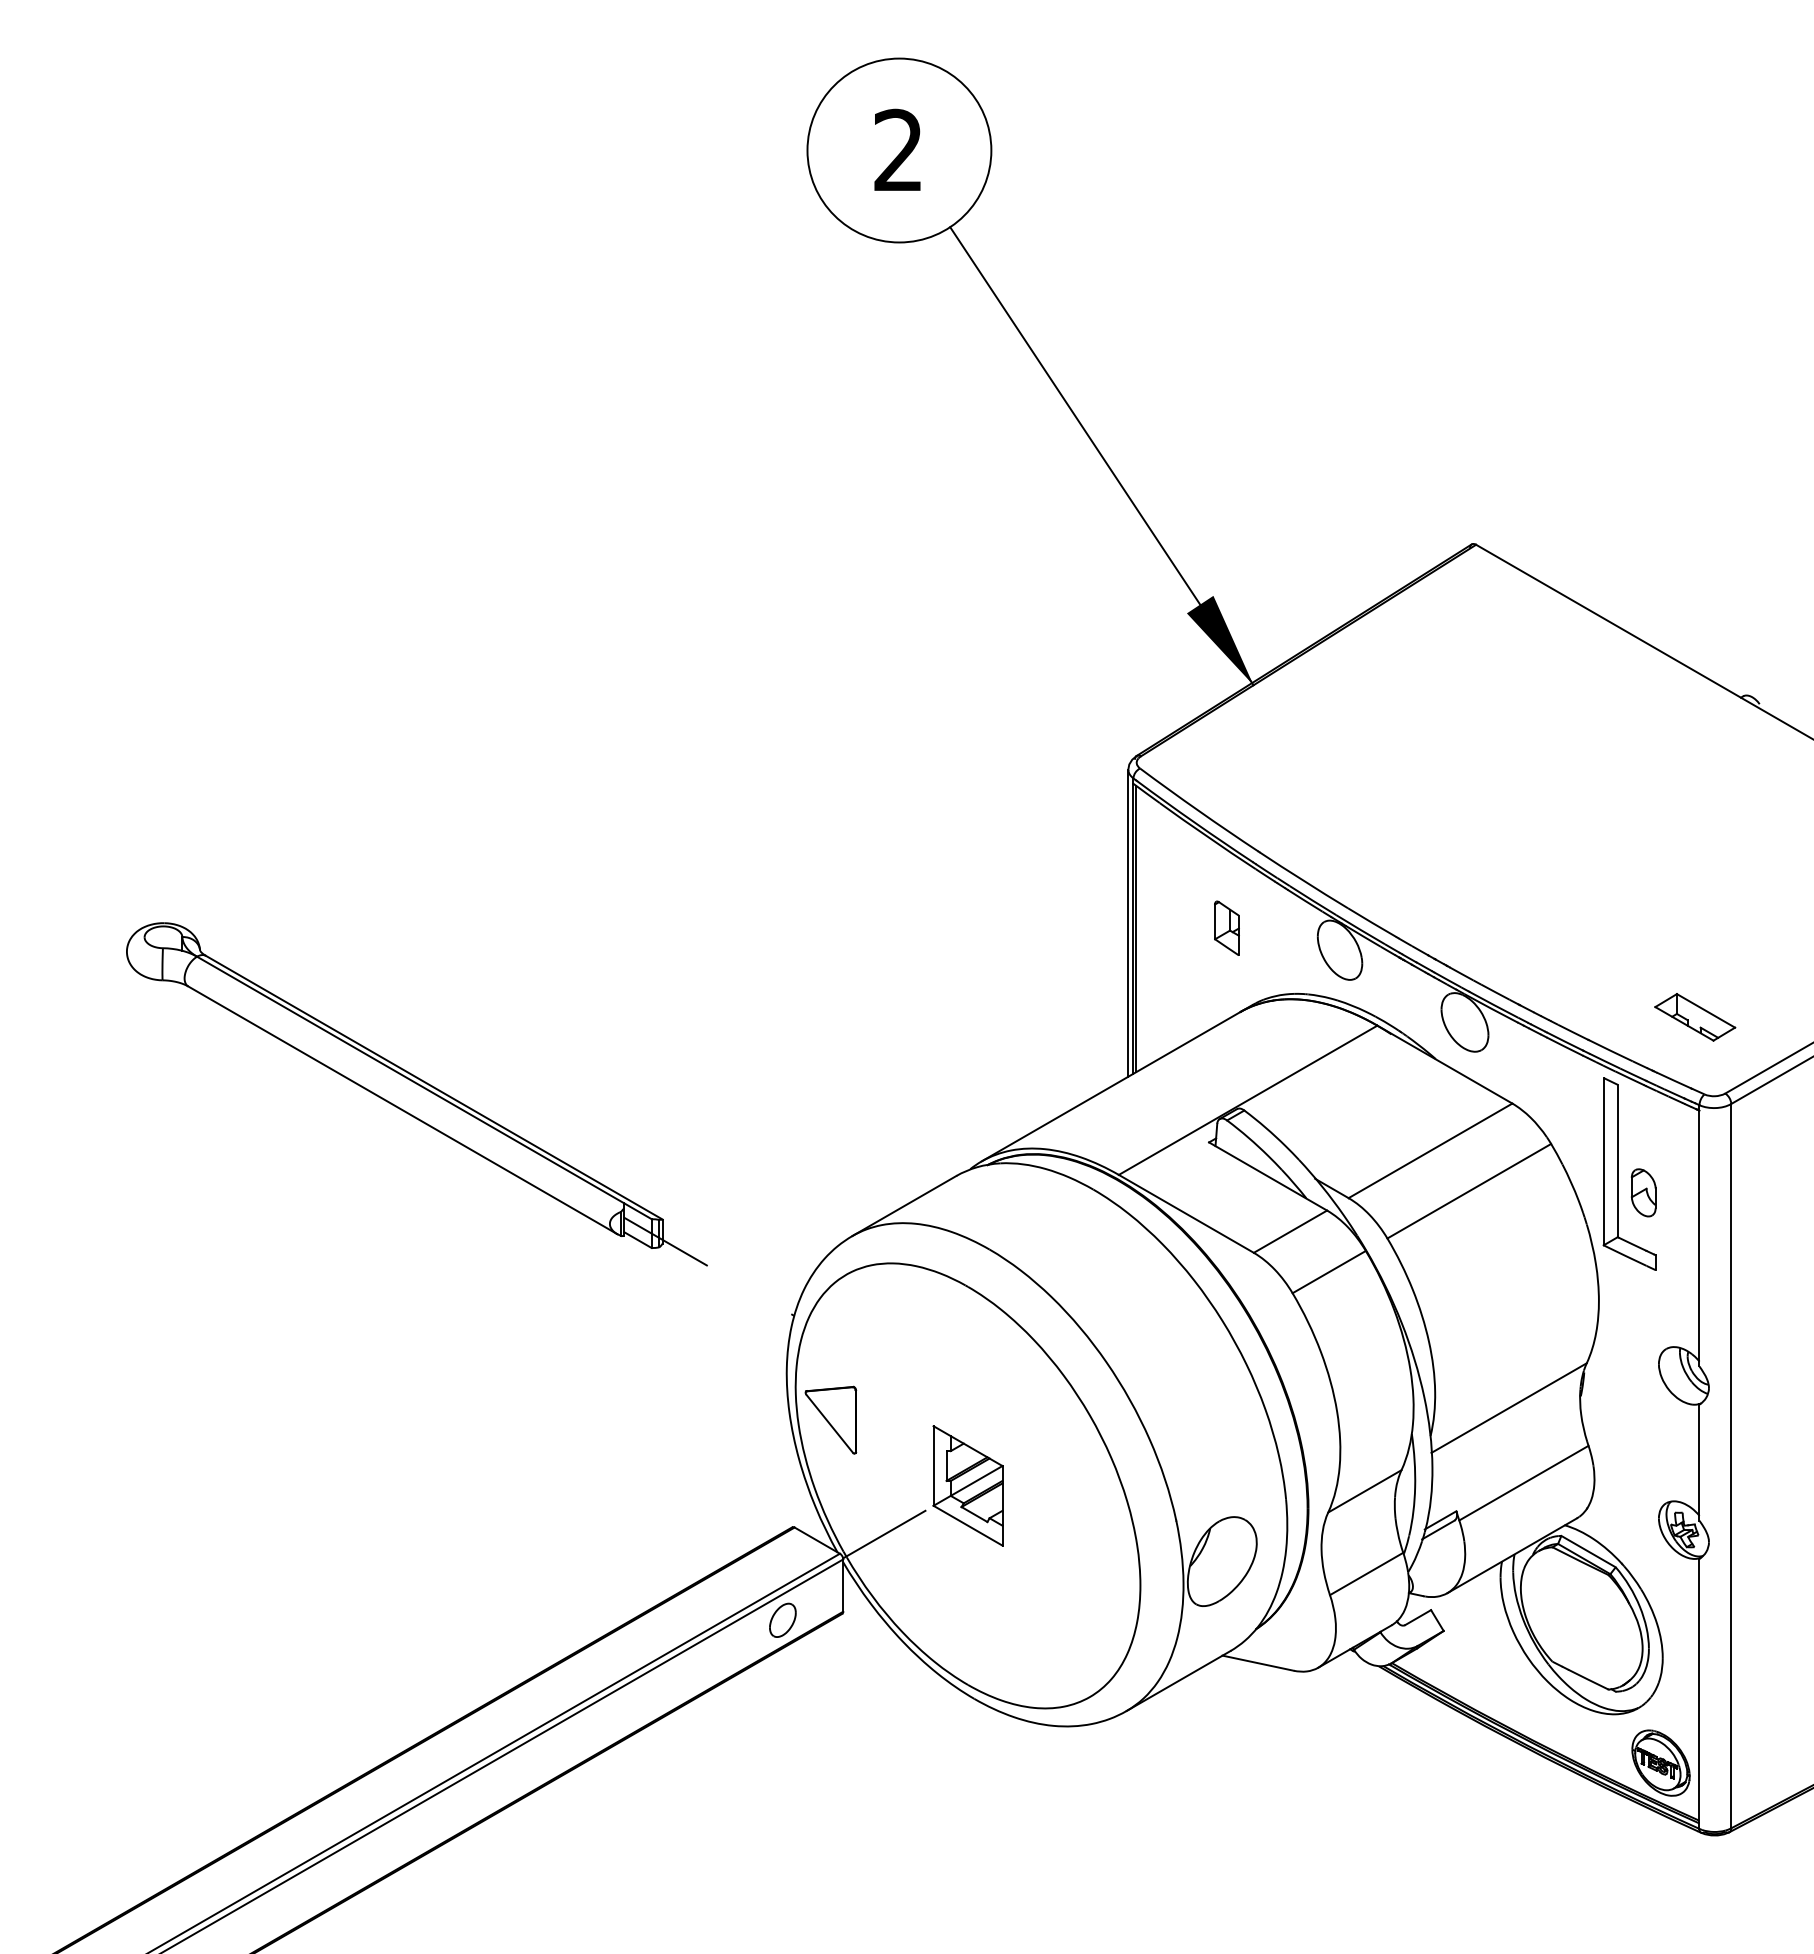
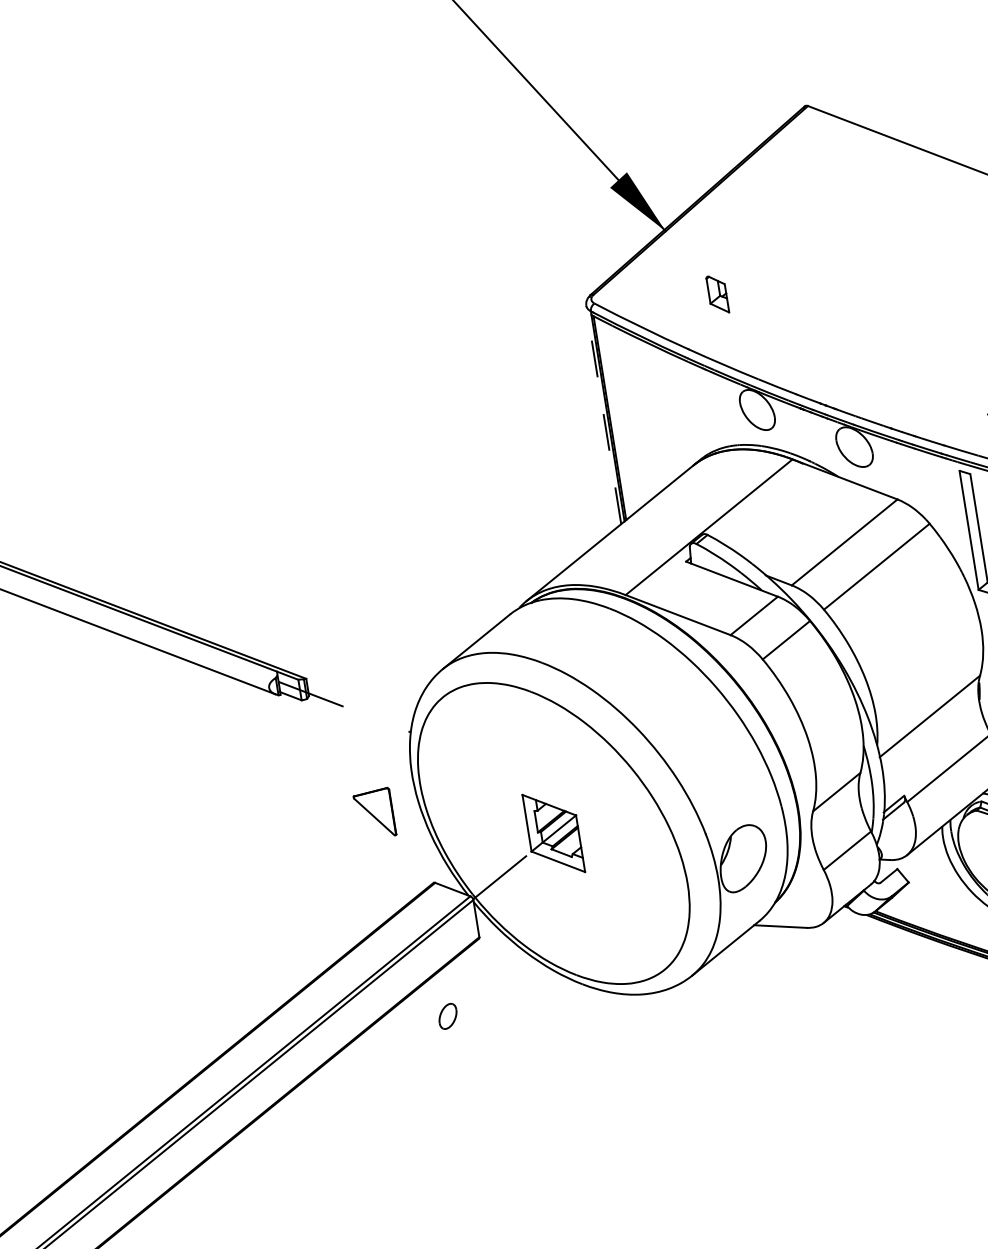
line: (1128, 923) -> (603, 415), solid -> dashed
part: (1226, 927) -> (717, 294), moved
part: (830, 1419) -> (374, 813), moved
part: (782, 1619) -> (447, 1015), moved

